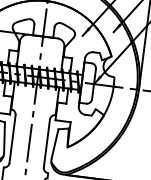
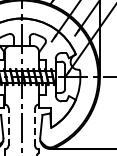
line: (12, 138) -> (8, 126), solid -> dashed
line: (47, 142) -> (35, 126), solid -> dashed

